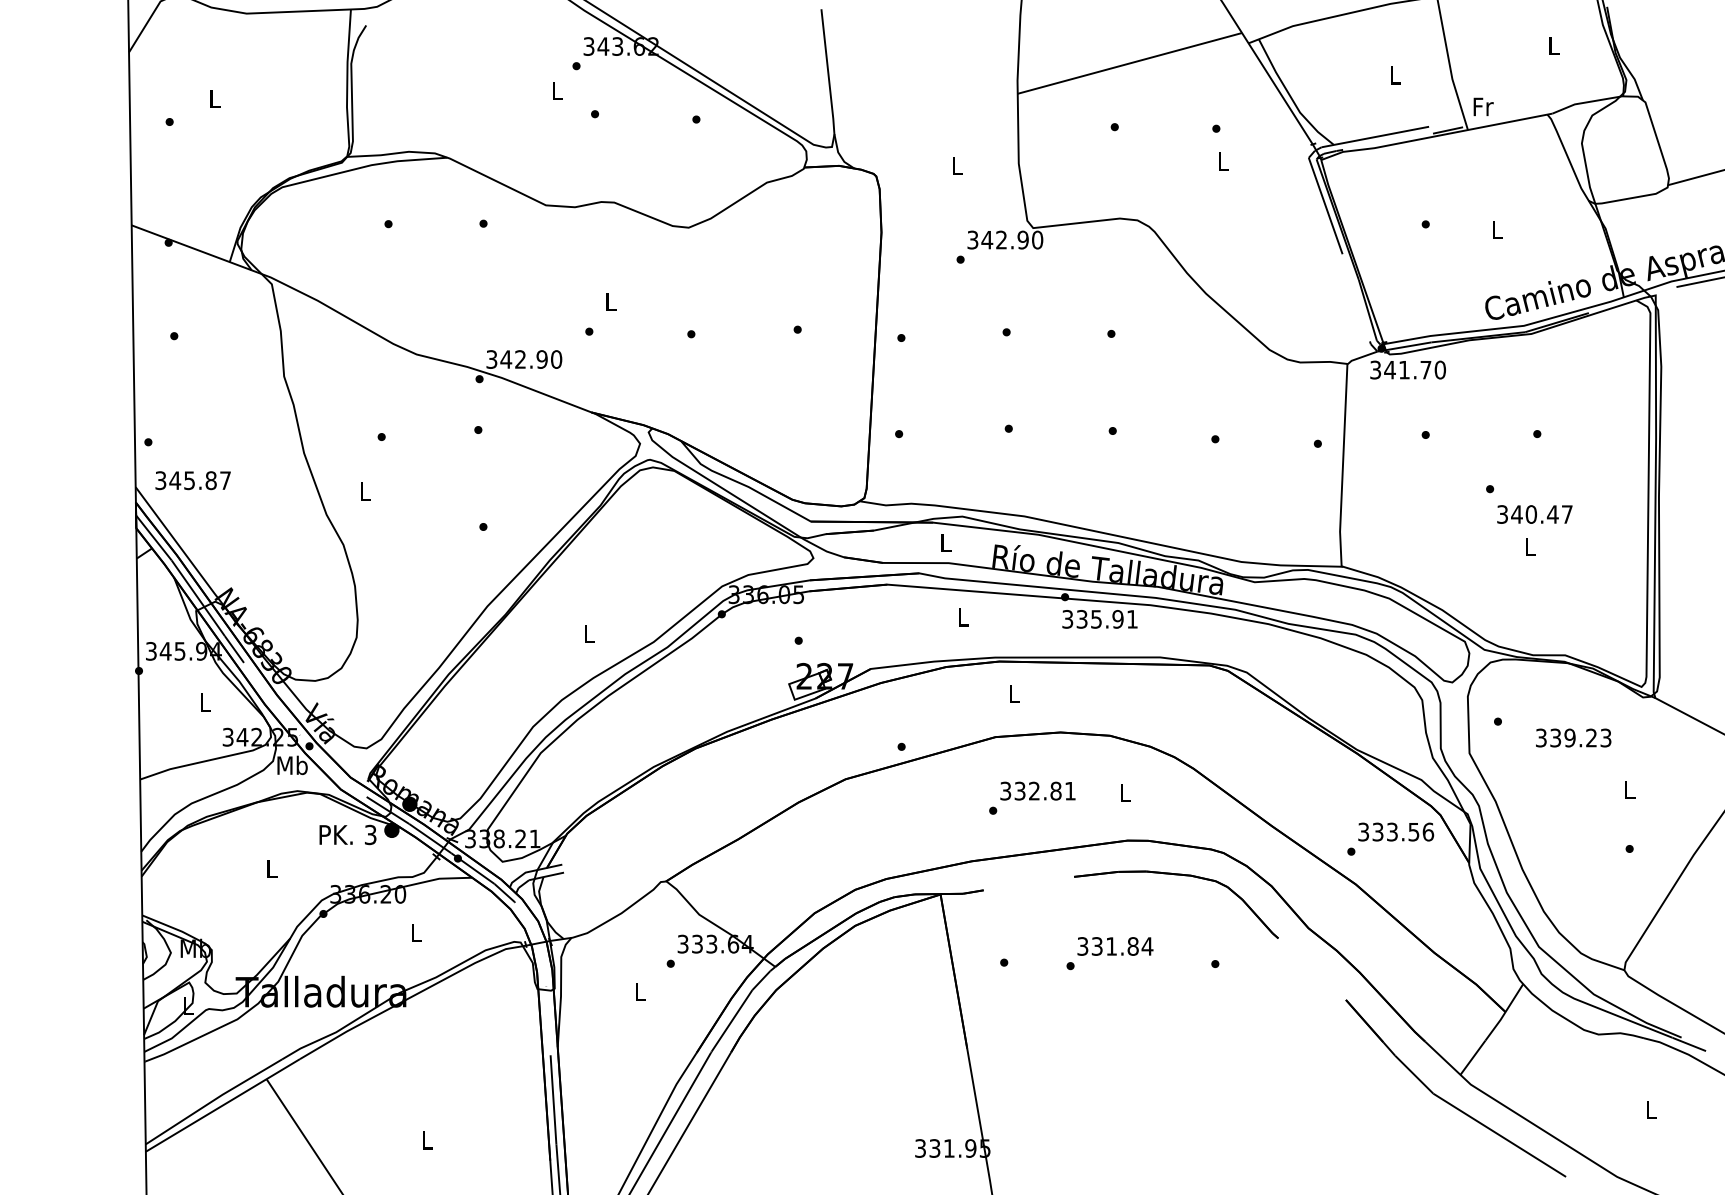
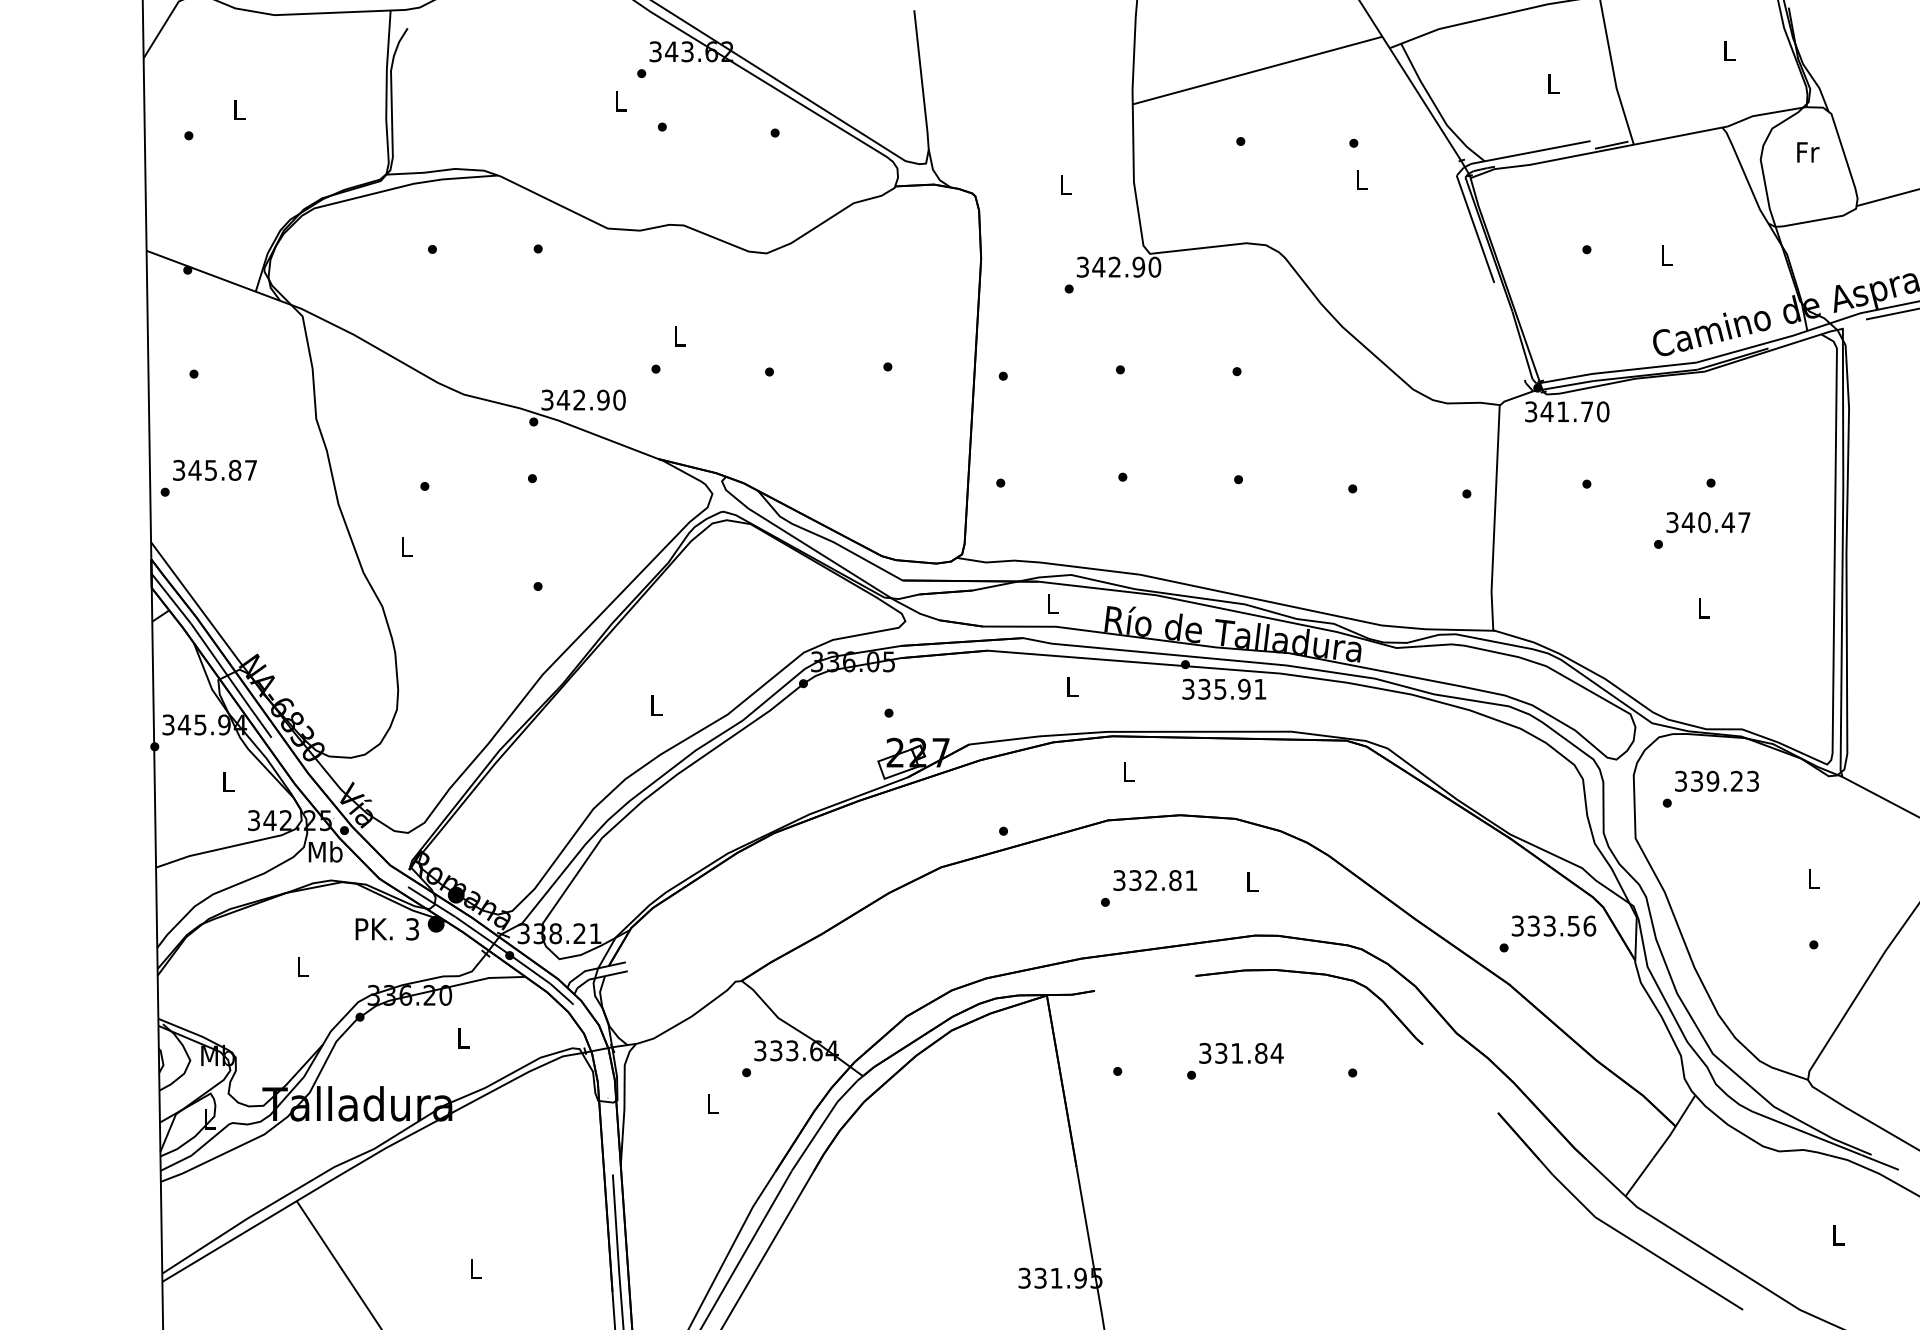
text: (1483, 106) -> (1808, 151), moved
text: (192, 480) -> (214, 470), moved
text: (1534, 514) -> (1707, 522), moved
text: (1573, 737) -> (1716, 780), moved

